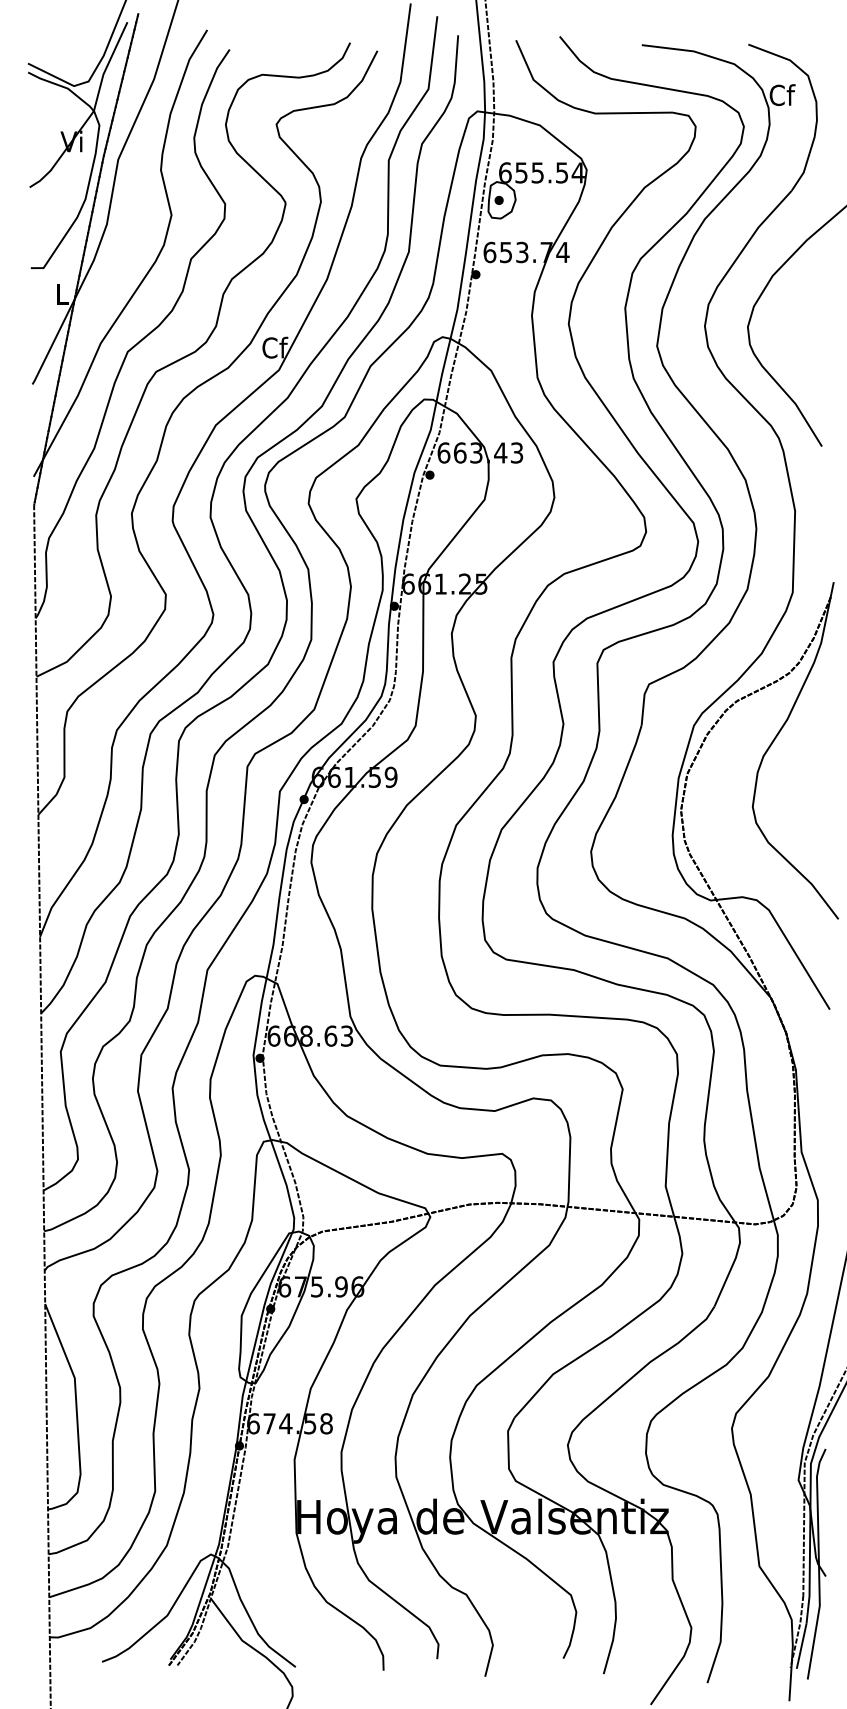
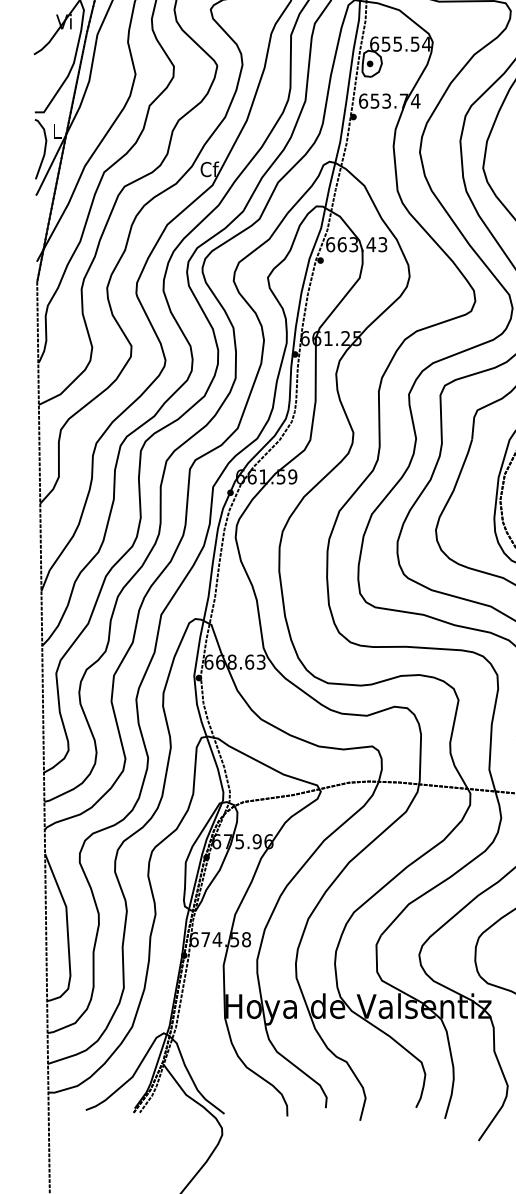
curve: (44, 319) -> (44, 149), added

